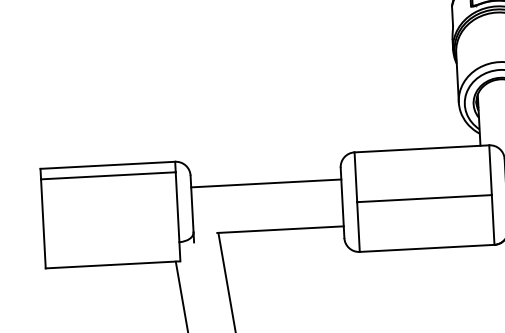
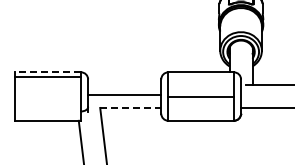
line: (108, 165) -> (48, 72), solid -> dashed
line: (265, 184) -> (124, 95), moved
line: (280, 228) -> (130, 107), solid -> dashed

